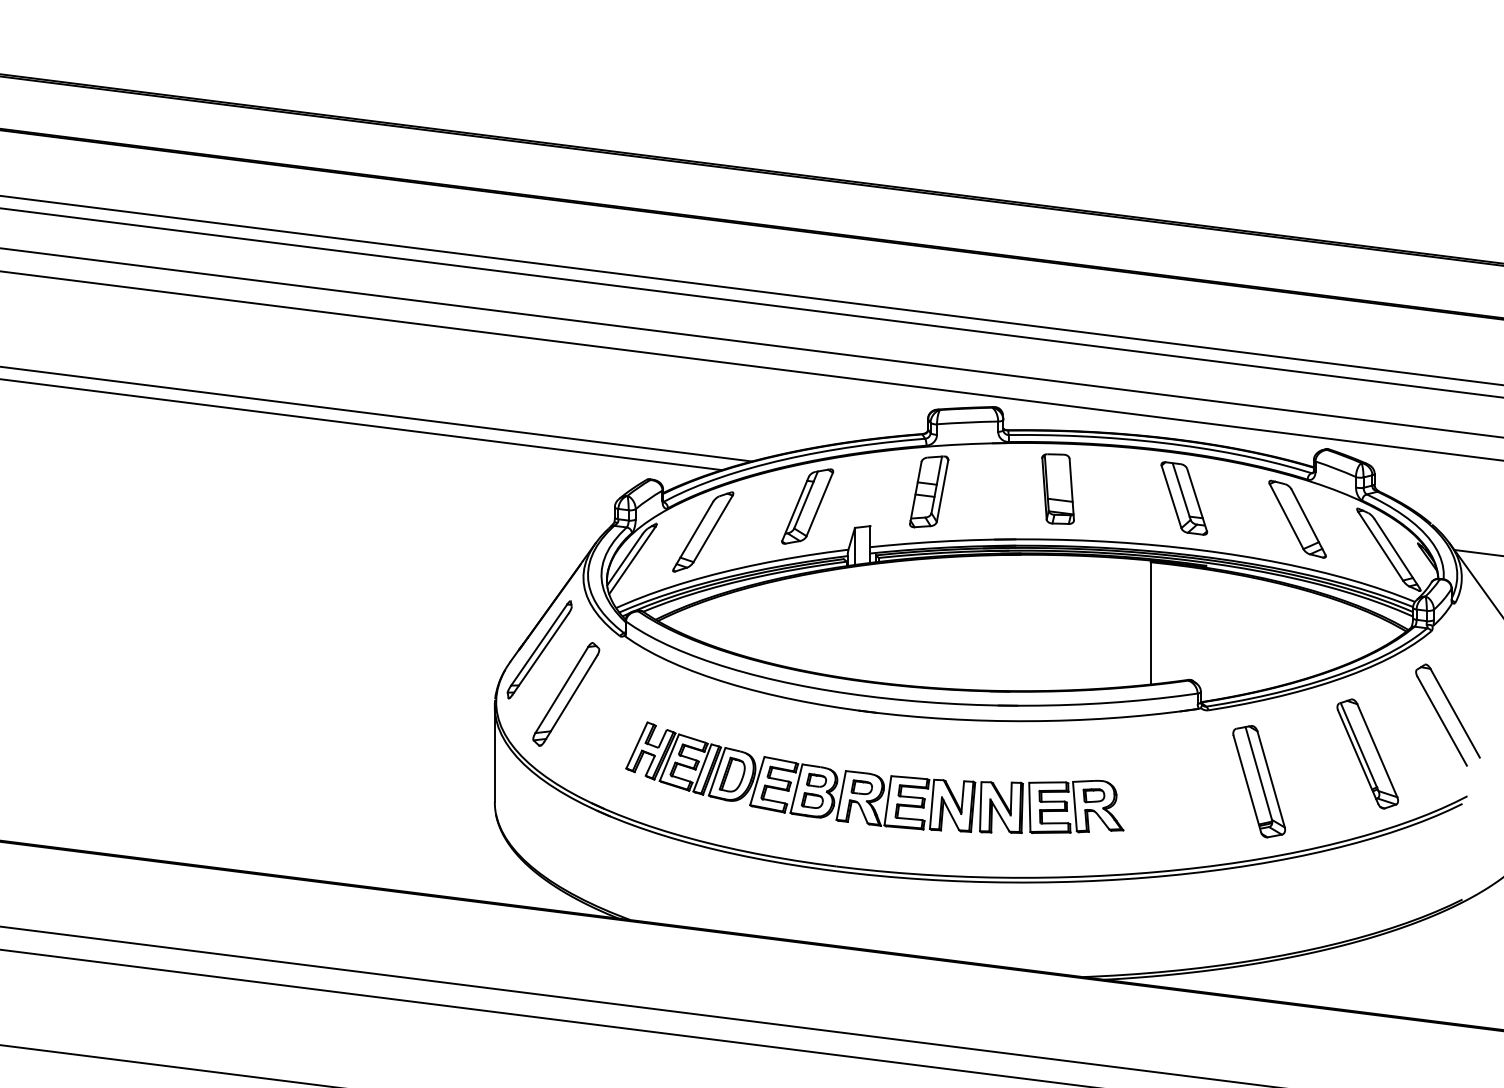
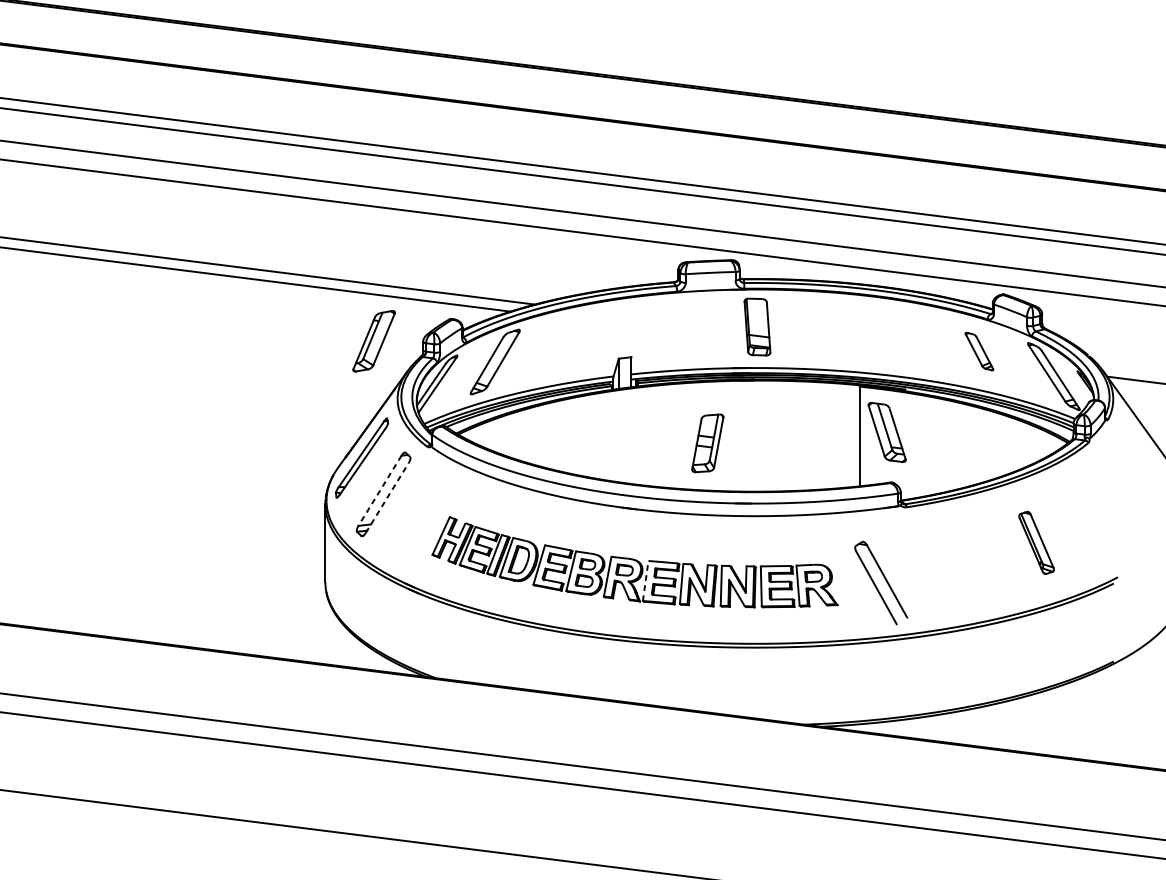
part: (1057, 488) -> (756, 326), moved
part: (929, 491) -> (708, 443), moved
part: (1184, 498) -> (887, 432), moved
part: (807, 506) -> (374, 341), moved
part: (1297, 518) -> (979, 351), size x0.6
line: (561, 690) -> (379, 491), solid -> dashed
line: (570, 698) -> (387, 497), solid -> dashed
part: (1453, 712) -> (885, 580), moved
part: (1367, 753) -> (1036, 542), size x0.7
part: (1259, 781) -> (948, 565), removed
line: (887, 800) -> (645, 580), solid -> dashed

